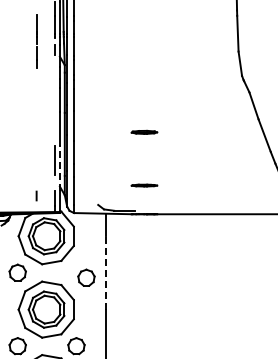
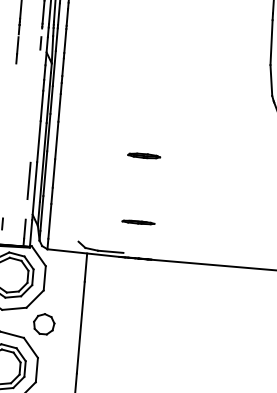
line: (59, 167) -> (34, 190), dashed -> solid
line: (105, 272) -> (80, 326), dashed -> solid
part: (86, 277) -> (44, 323), moved

